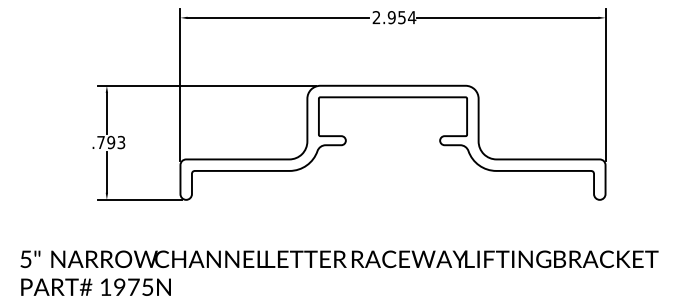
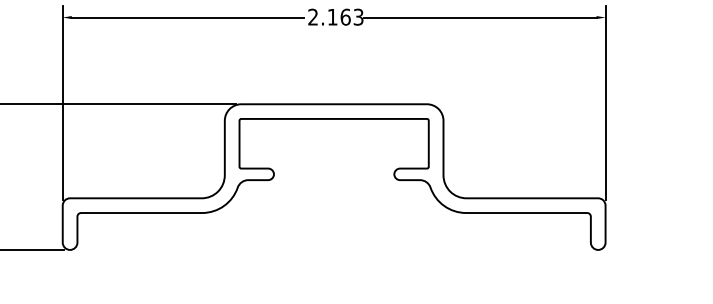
text: (401, 17) -> (345, 17), 2.954 -> 2.163

